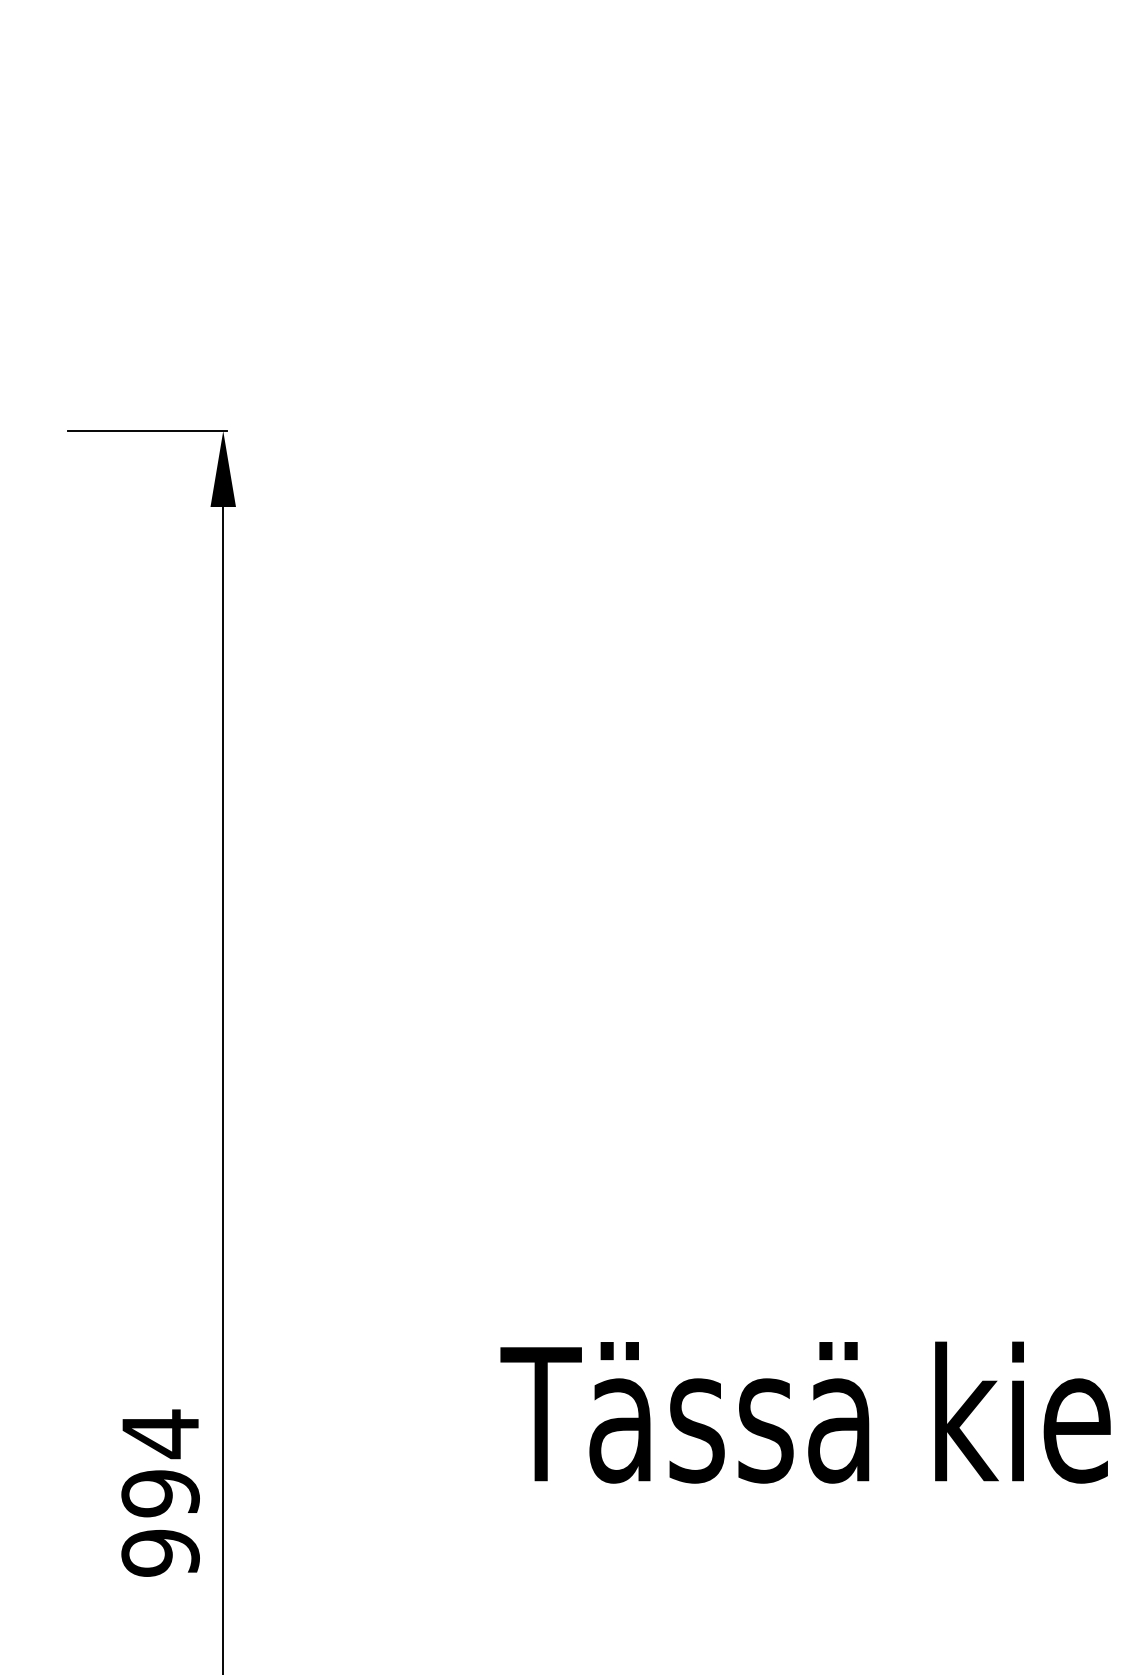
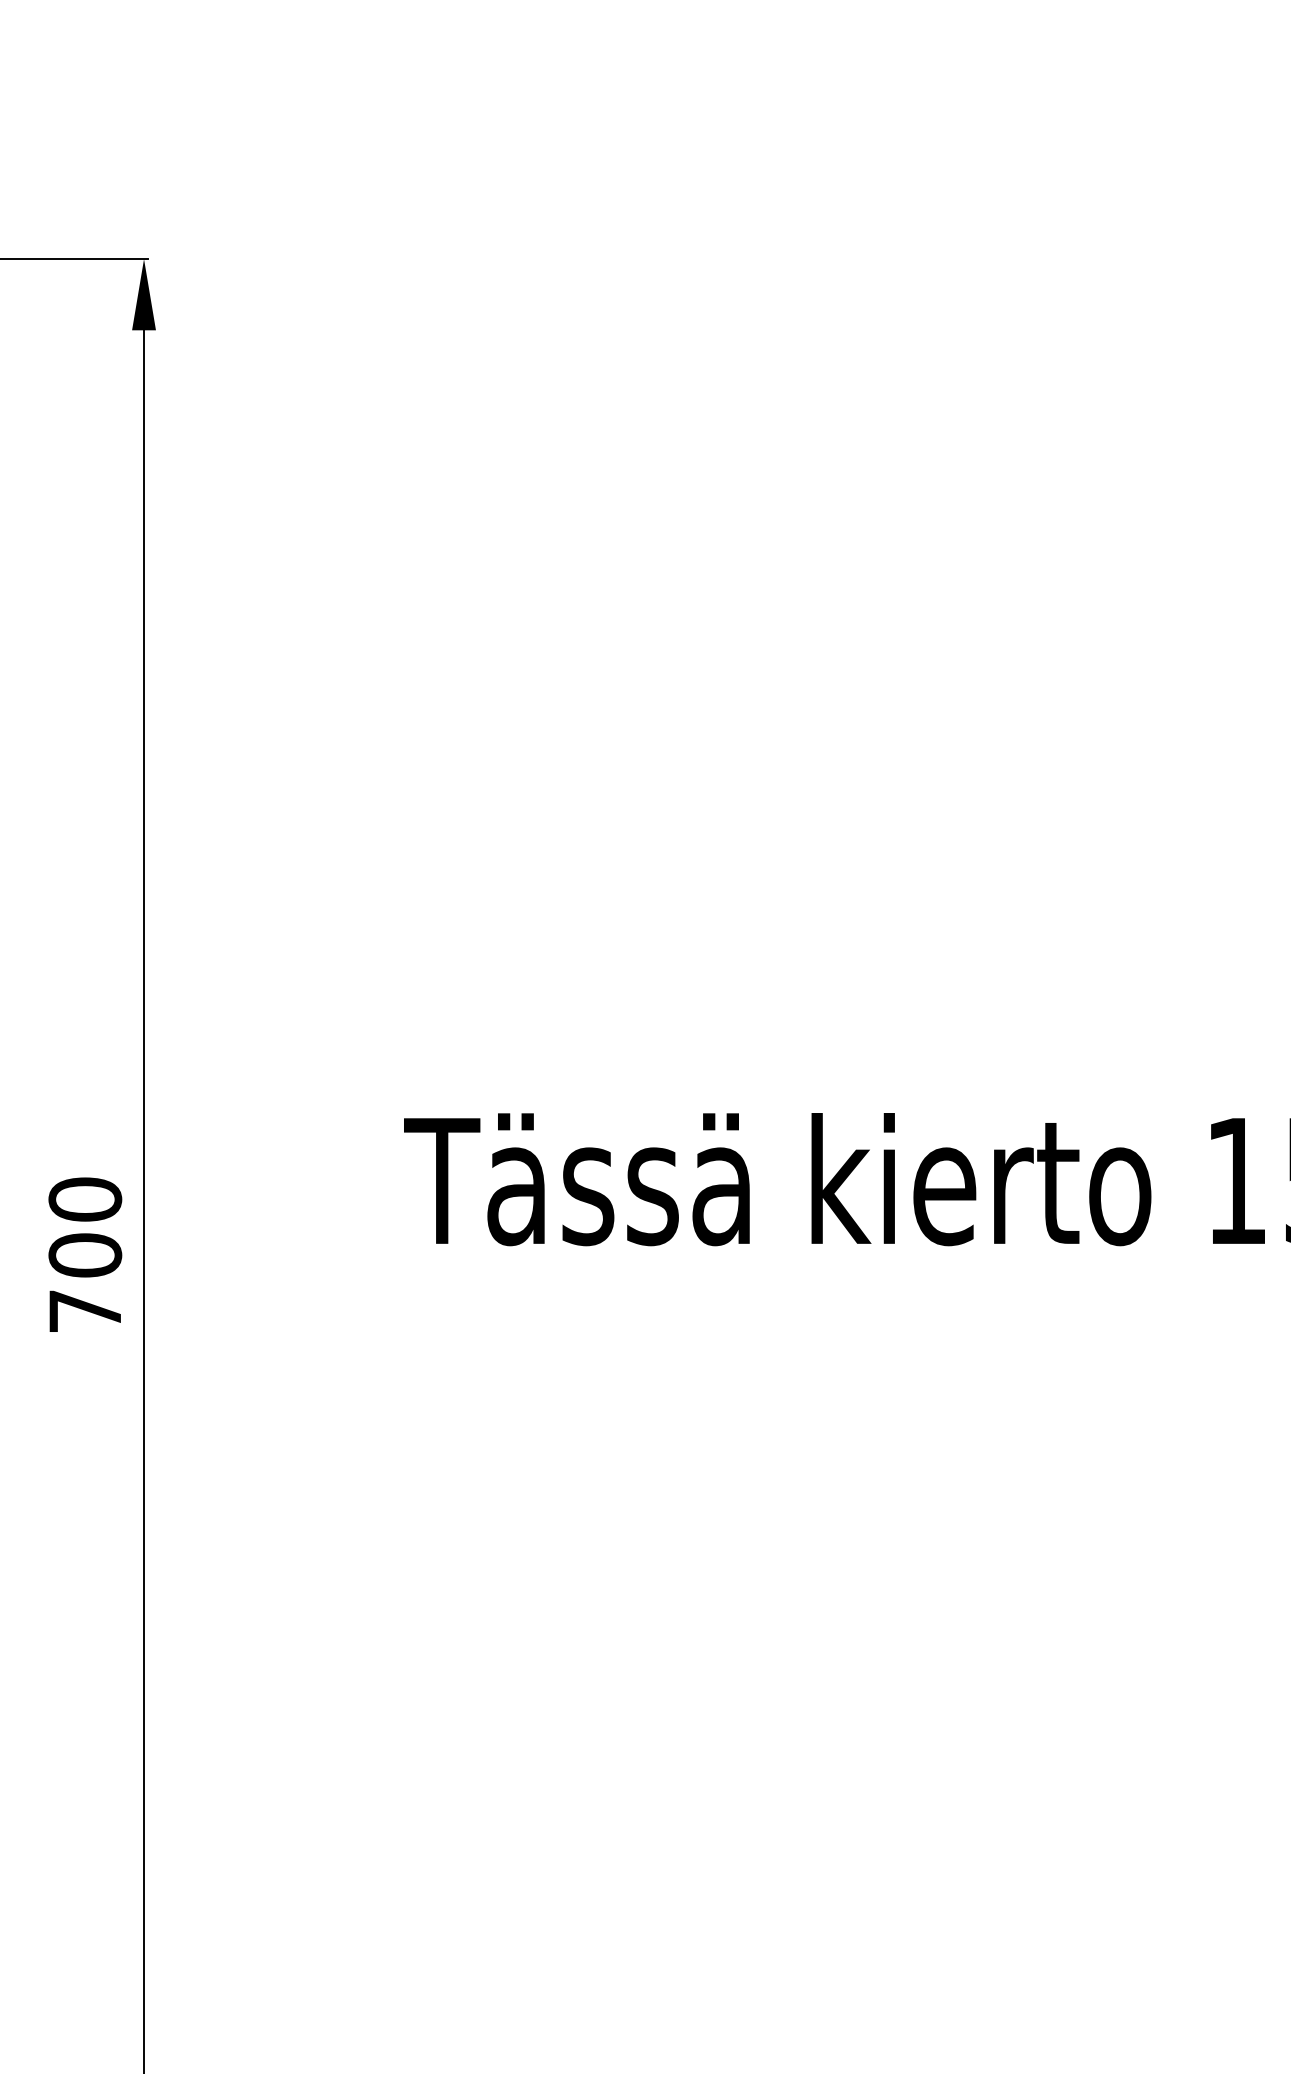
text: (160, 1492) -> (85, 1254), 994 -> 700

